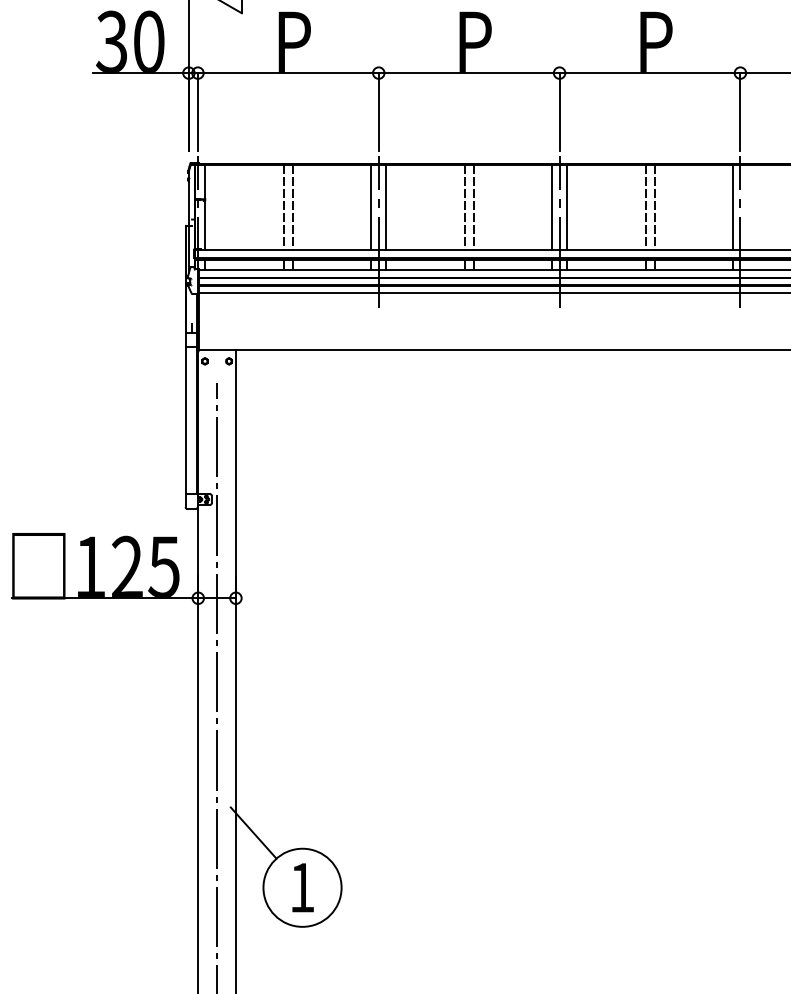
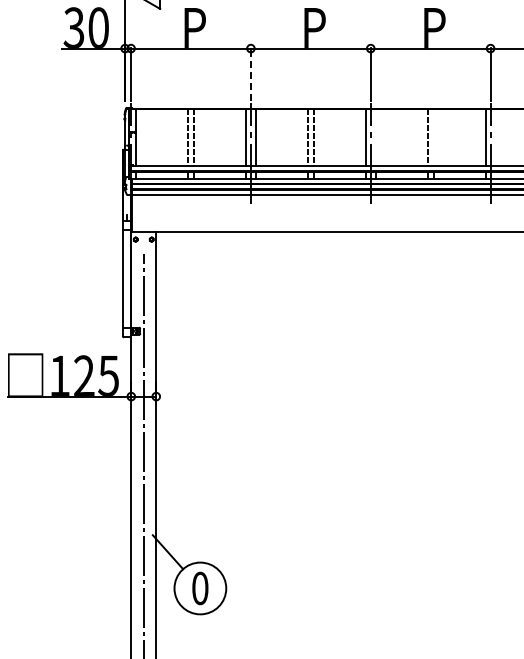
line: (378, 110) -> (250, 73), solid -> dashed
line: (566, 207) -> (375, 137), removed
line: (654, 207) -> (433, 137), removed
text: (302, 887) -> (200, 588), 1 -> 0

